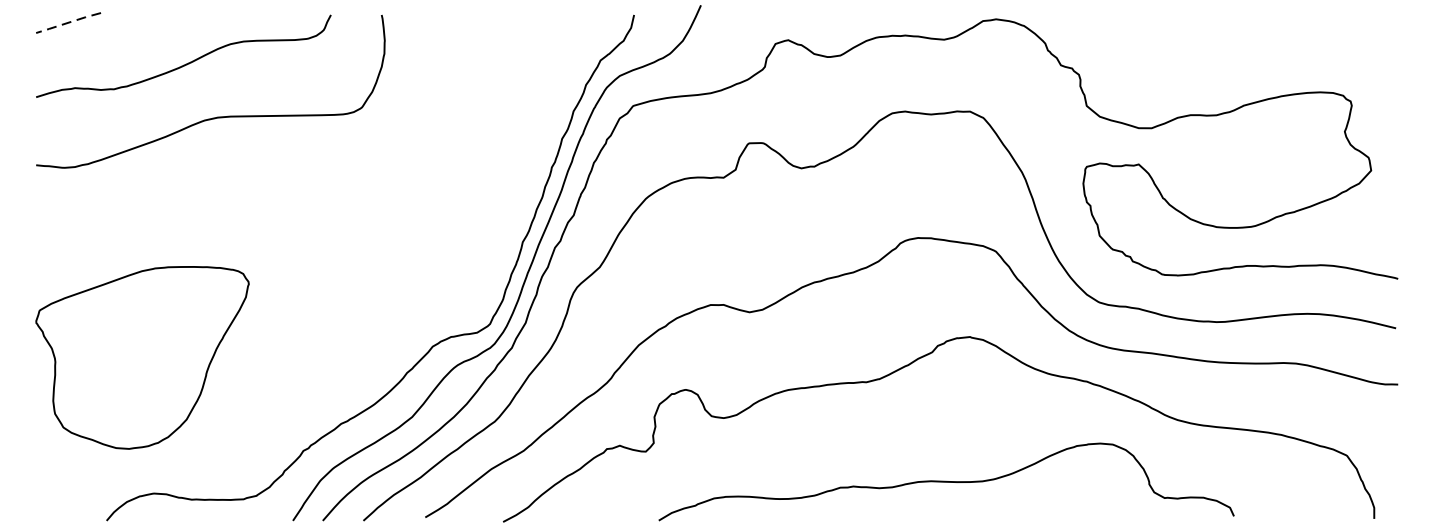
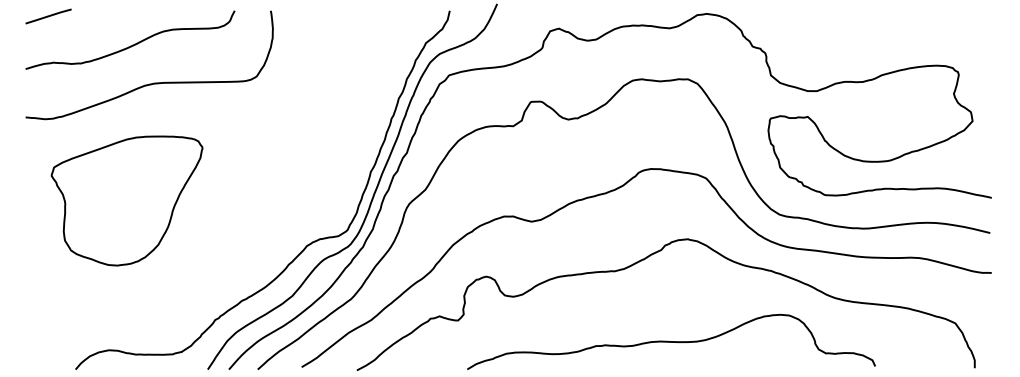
line: (68, 23) -> (48, 16), dashed -> solid
part: (141, 357) -> (126, 200), moved

